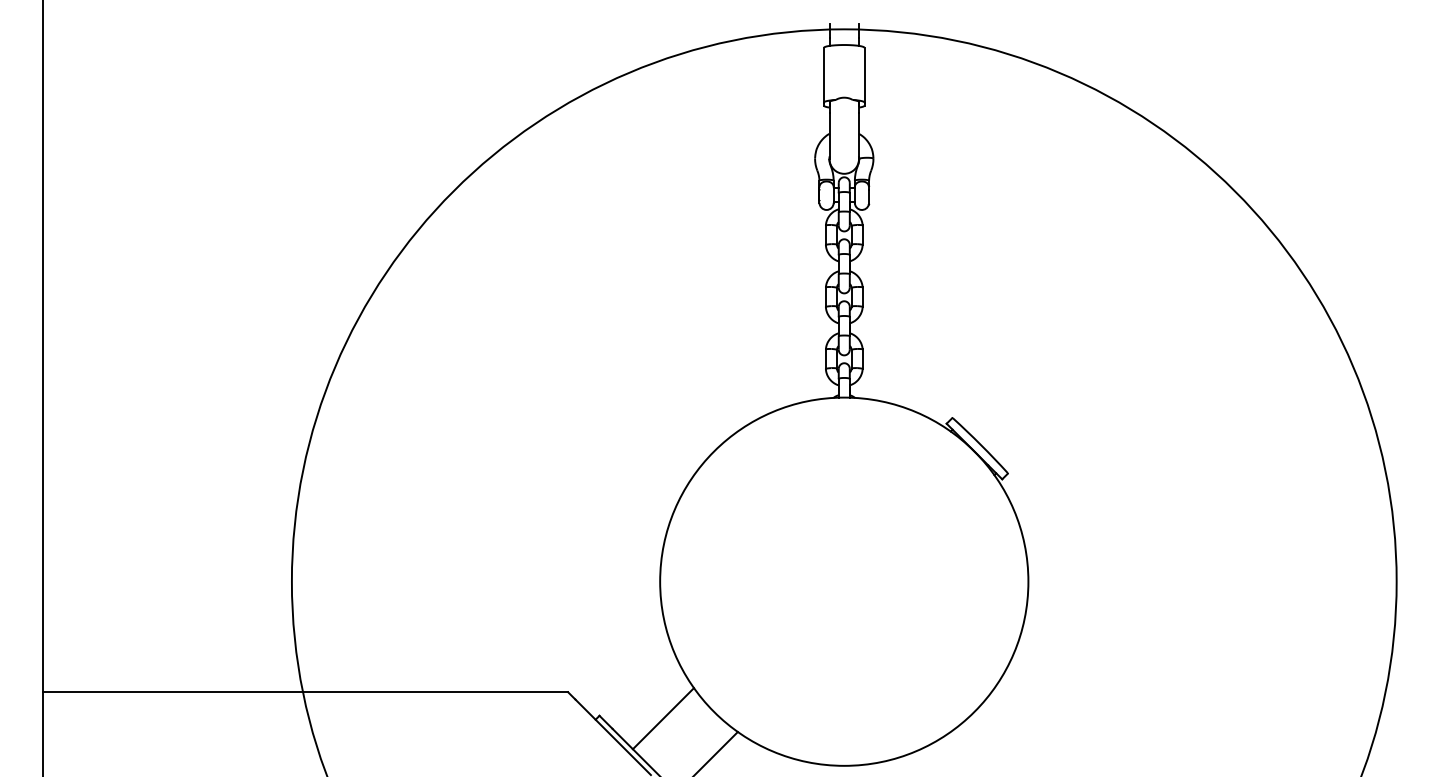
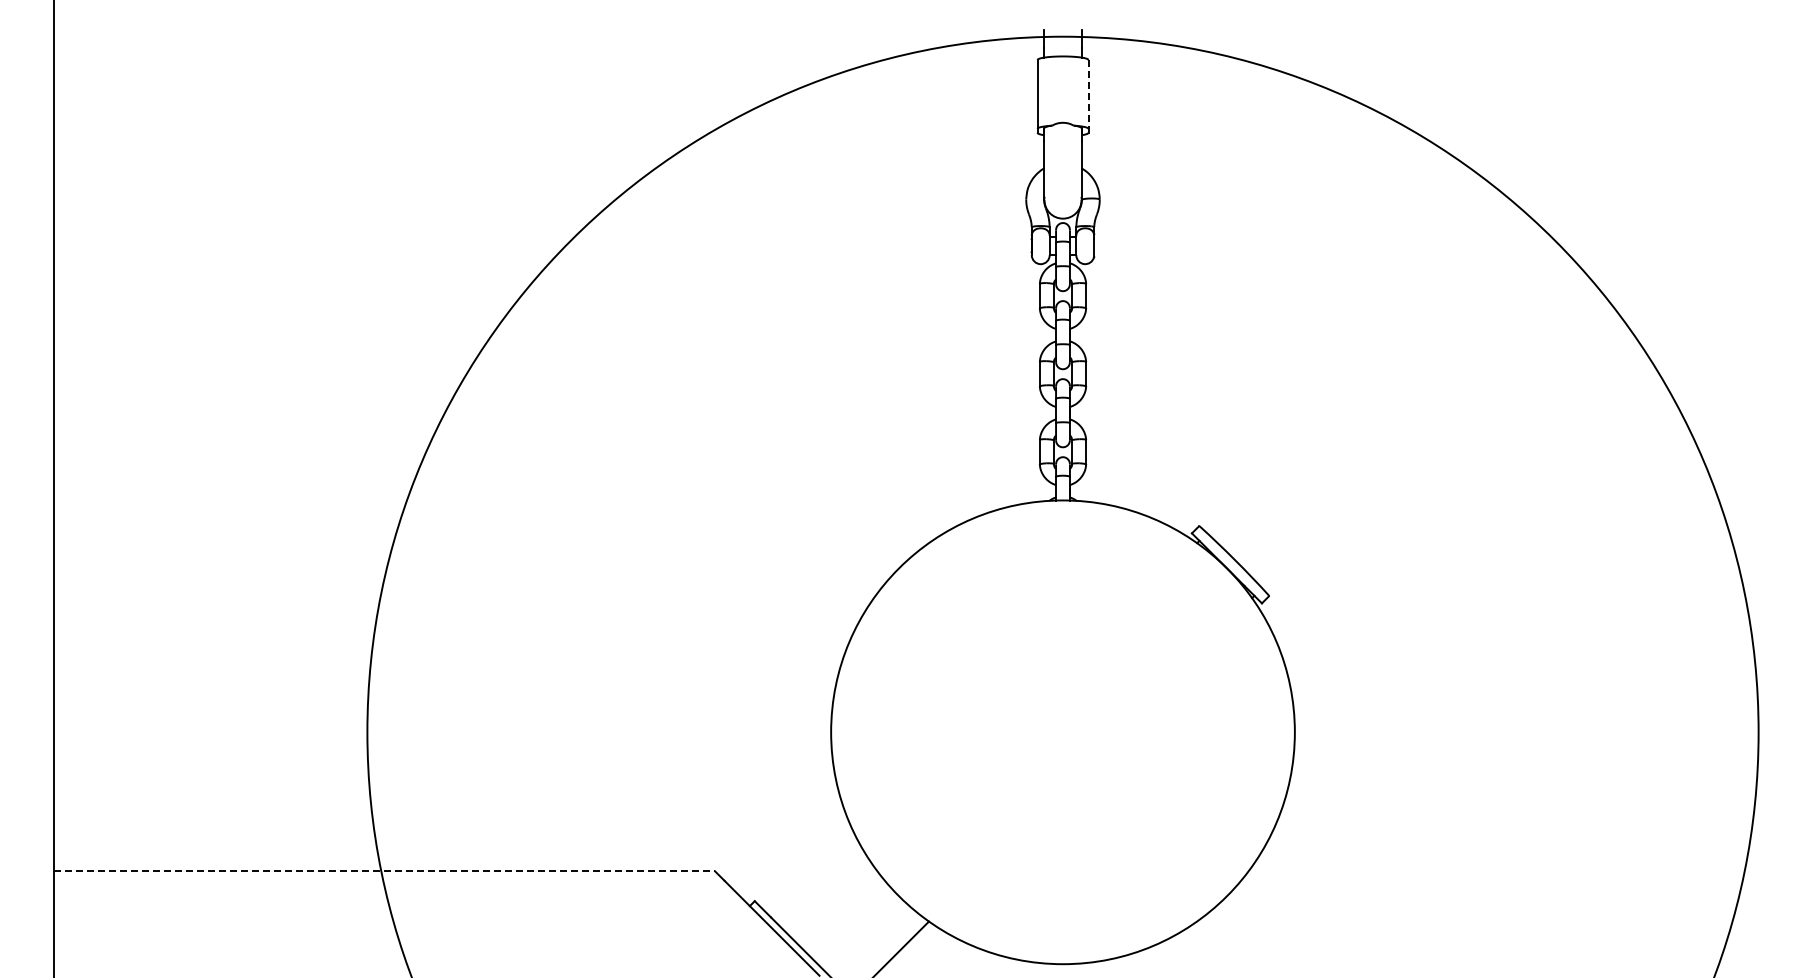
line: (864, 75) -> (1088, 94), solid -> dashed
line: (306, 692) -> (385, 871), solid -> dashed
line: (662, 718) -> (834, 904), removed

